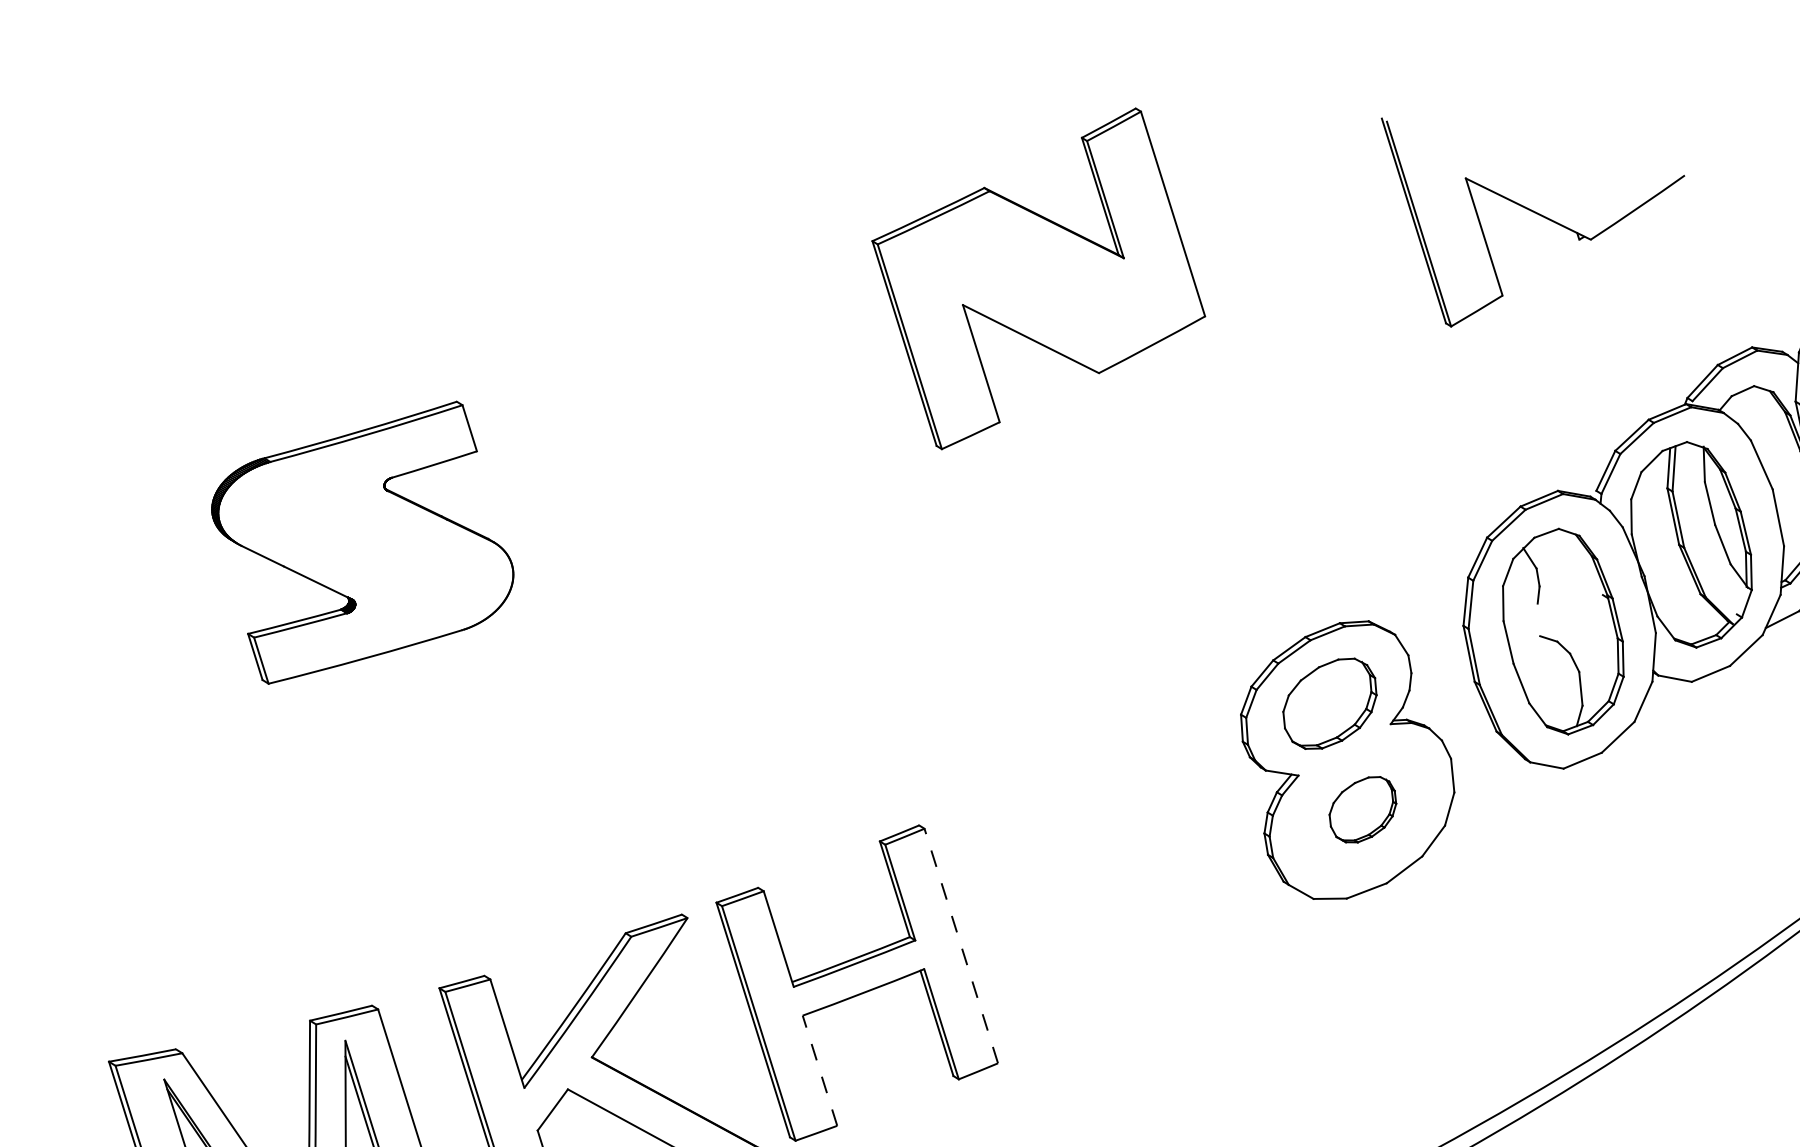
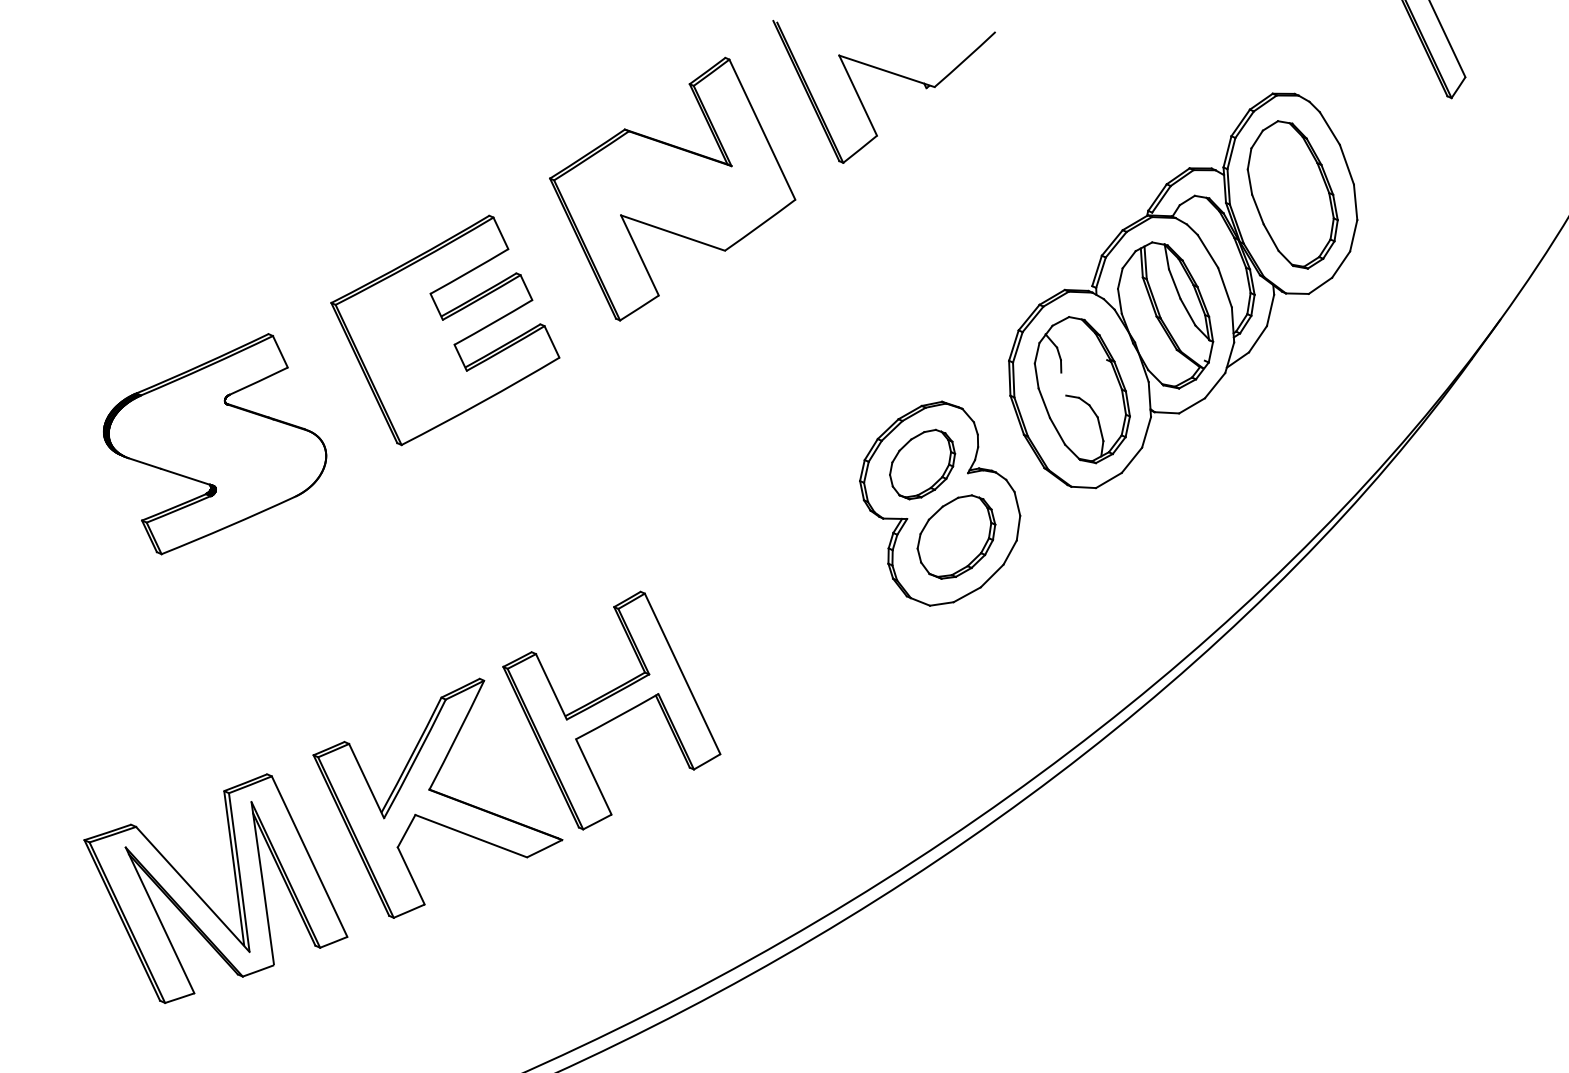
part: (1531, 212) -> (889, 73), moved
part: (700, 430) -> (445, 330), added
part: (1363, 808) -> (956, 536), size x1.67
line: (961, 945) -> (682, 673), dashed -> solid
line: (819, 1070) -> (593, 776), dashed -> solid

